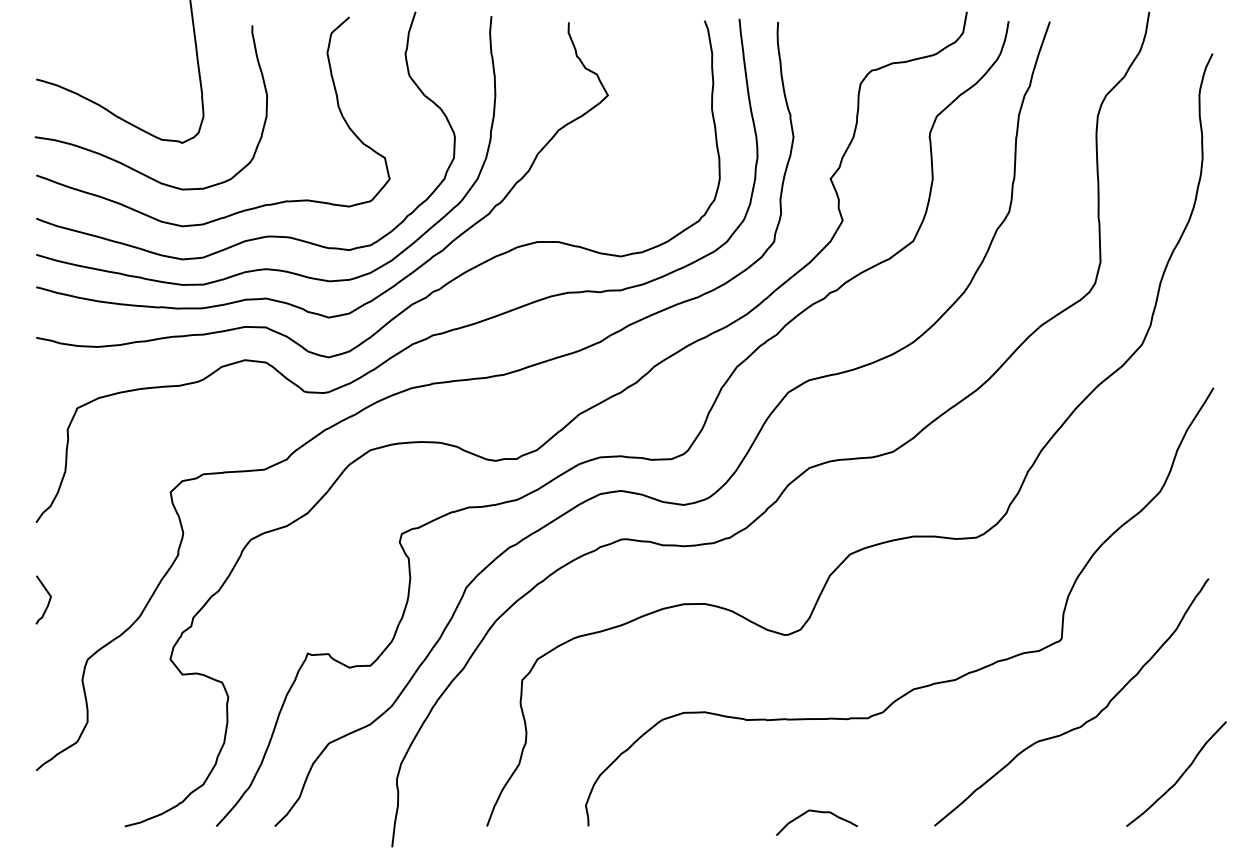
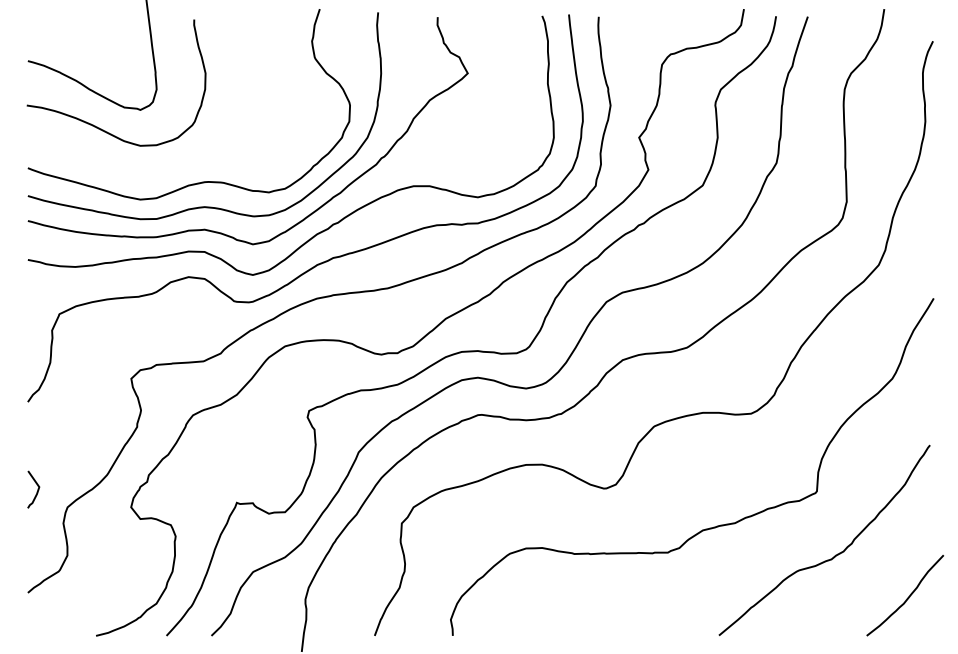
curve: (237, 211) -> (182, 162), removed
curve: (47, 602) -> (36, 491), moved
curve: (816, 812) -> (628, 625), removed

